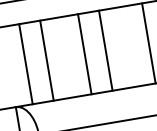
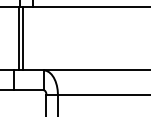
line: (105, 50) -> (120, 38), removed
line: (85, 54) -> (104, 38), removed
line: (46, 60) -> (73, 38), removed
line: (26, 64) -> (57, 38), removed

